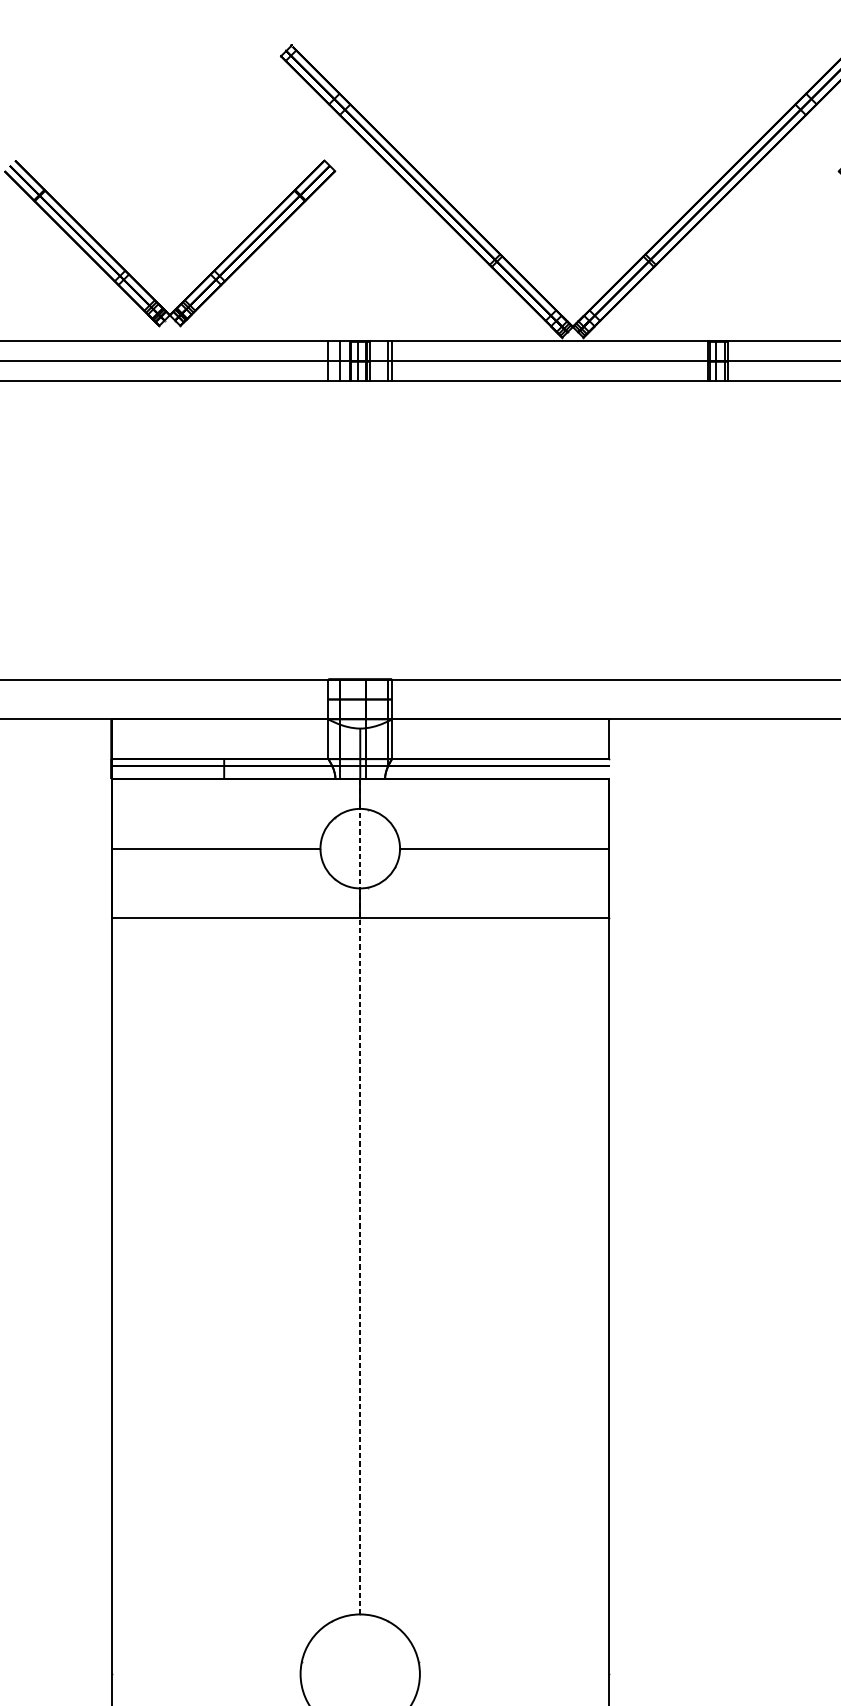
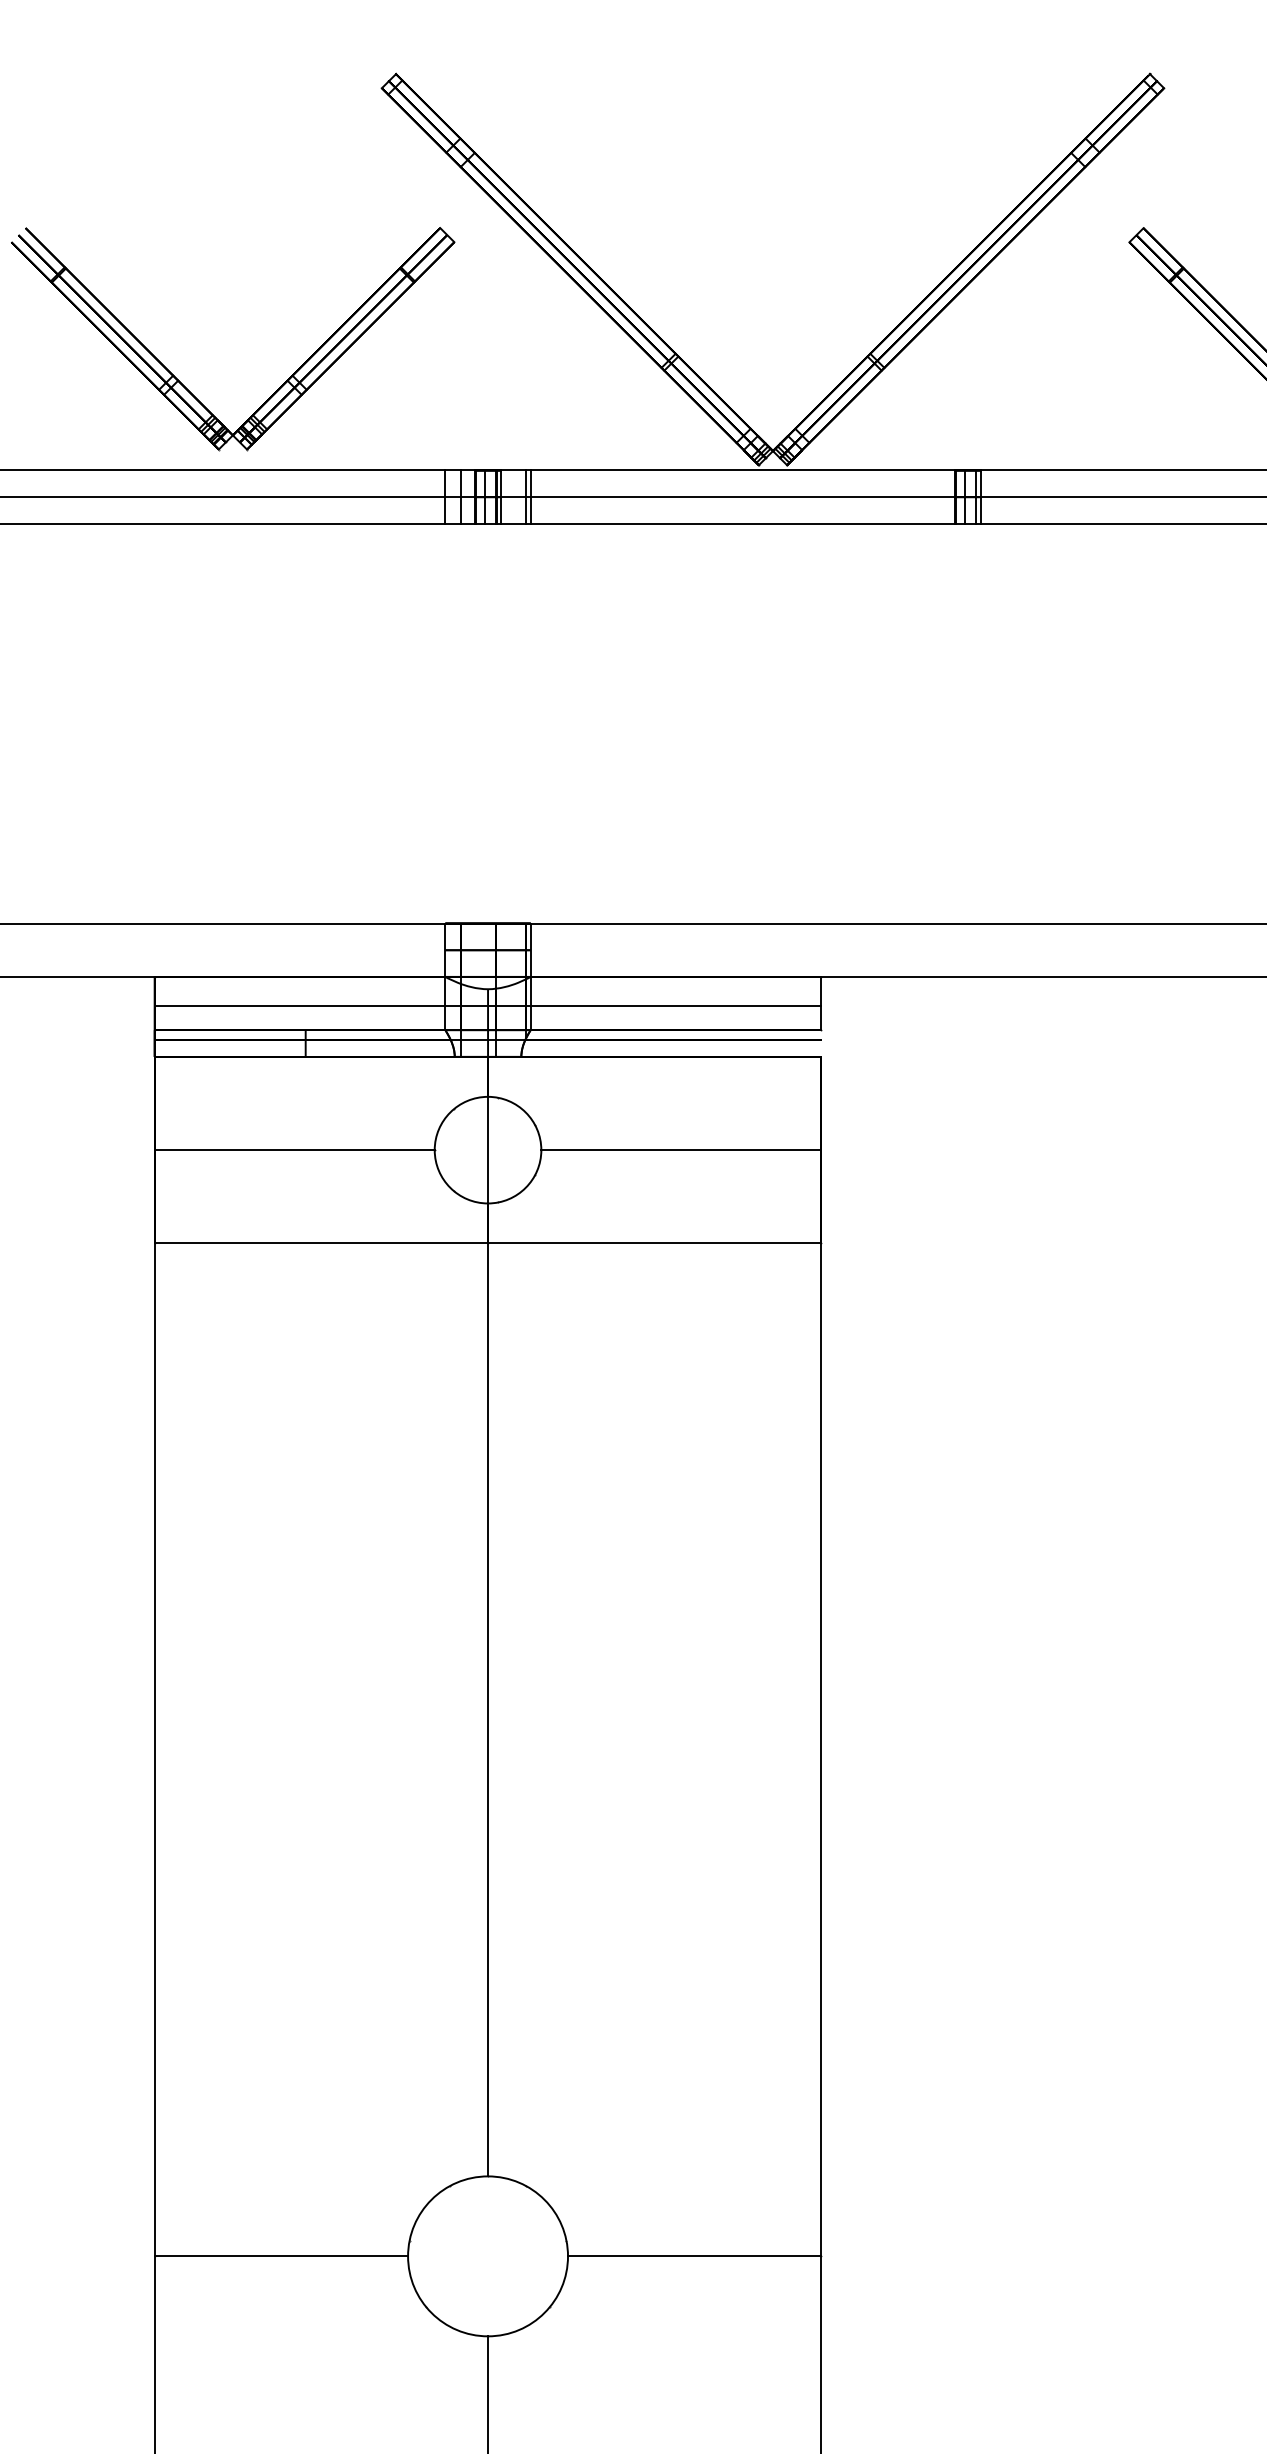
line: (359, 741) -> (487, 1006), added
line: (360, 1196) -> (488, 1616), dashed -> solid
line: (206, 1674) -> (281, 2256), added
line: (514, 1674) -> (694, 2256), added

